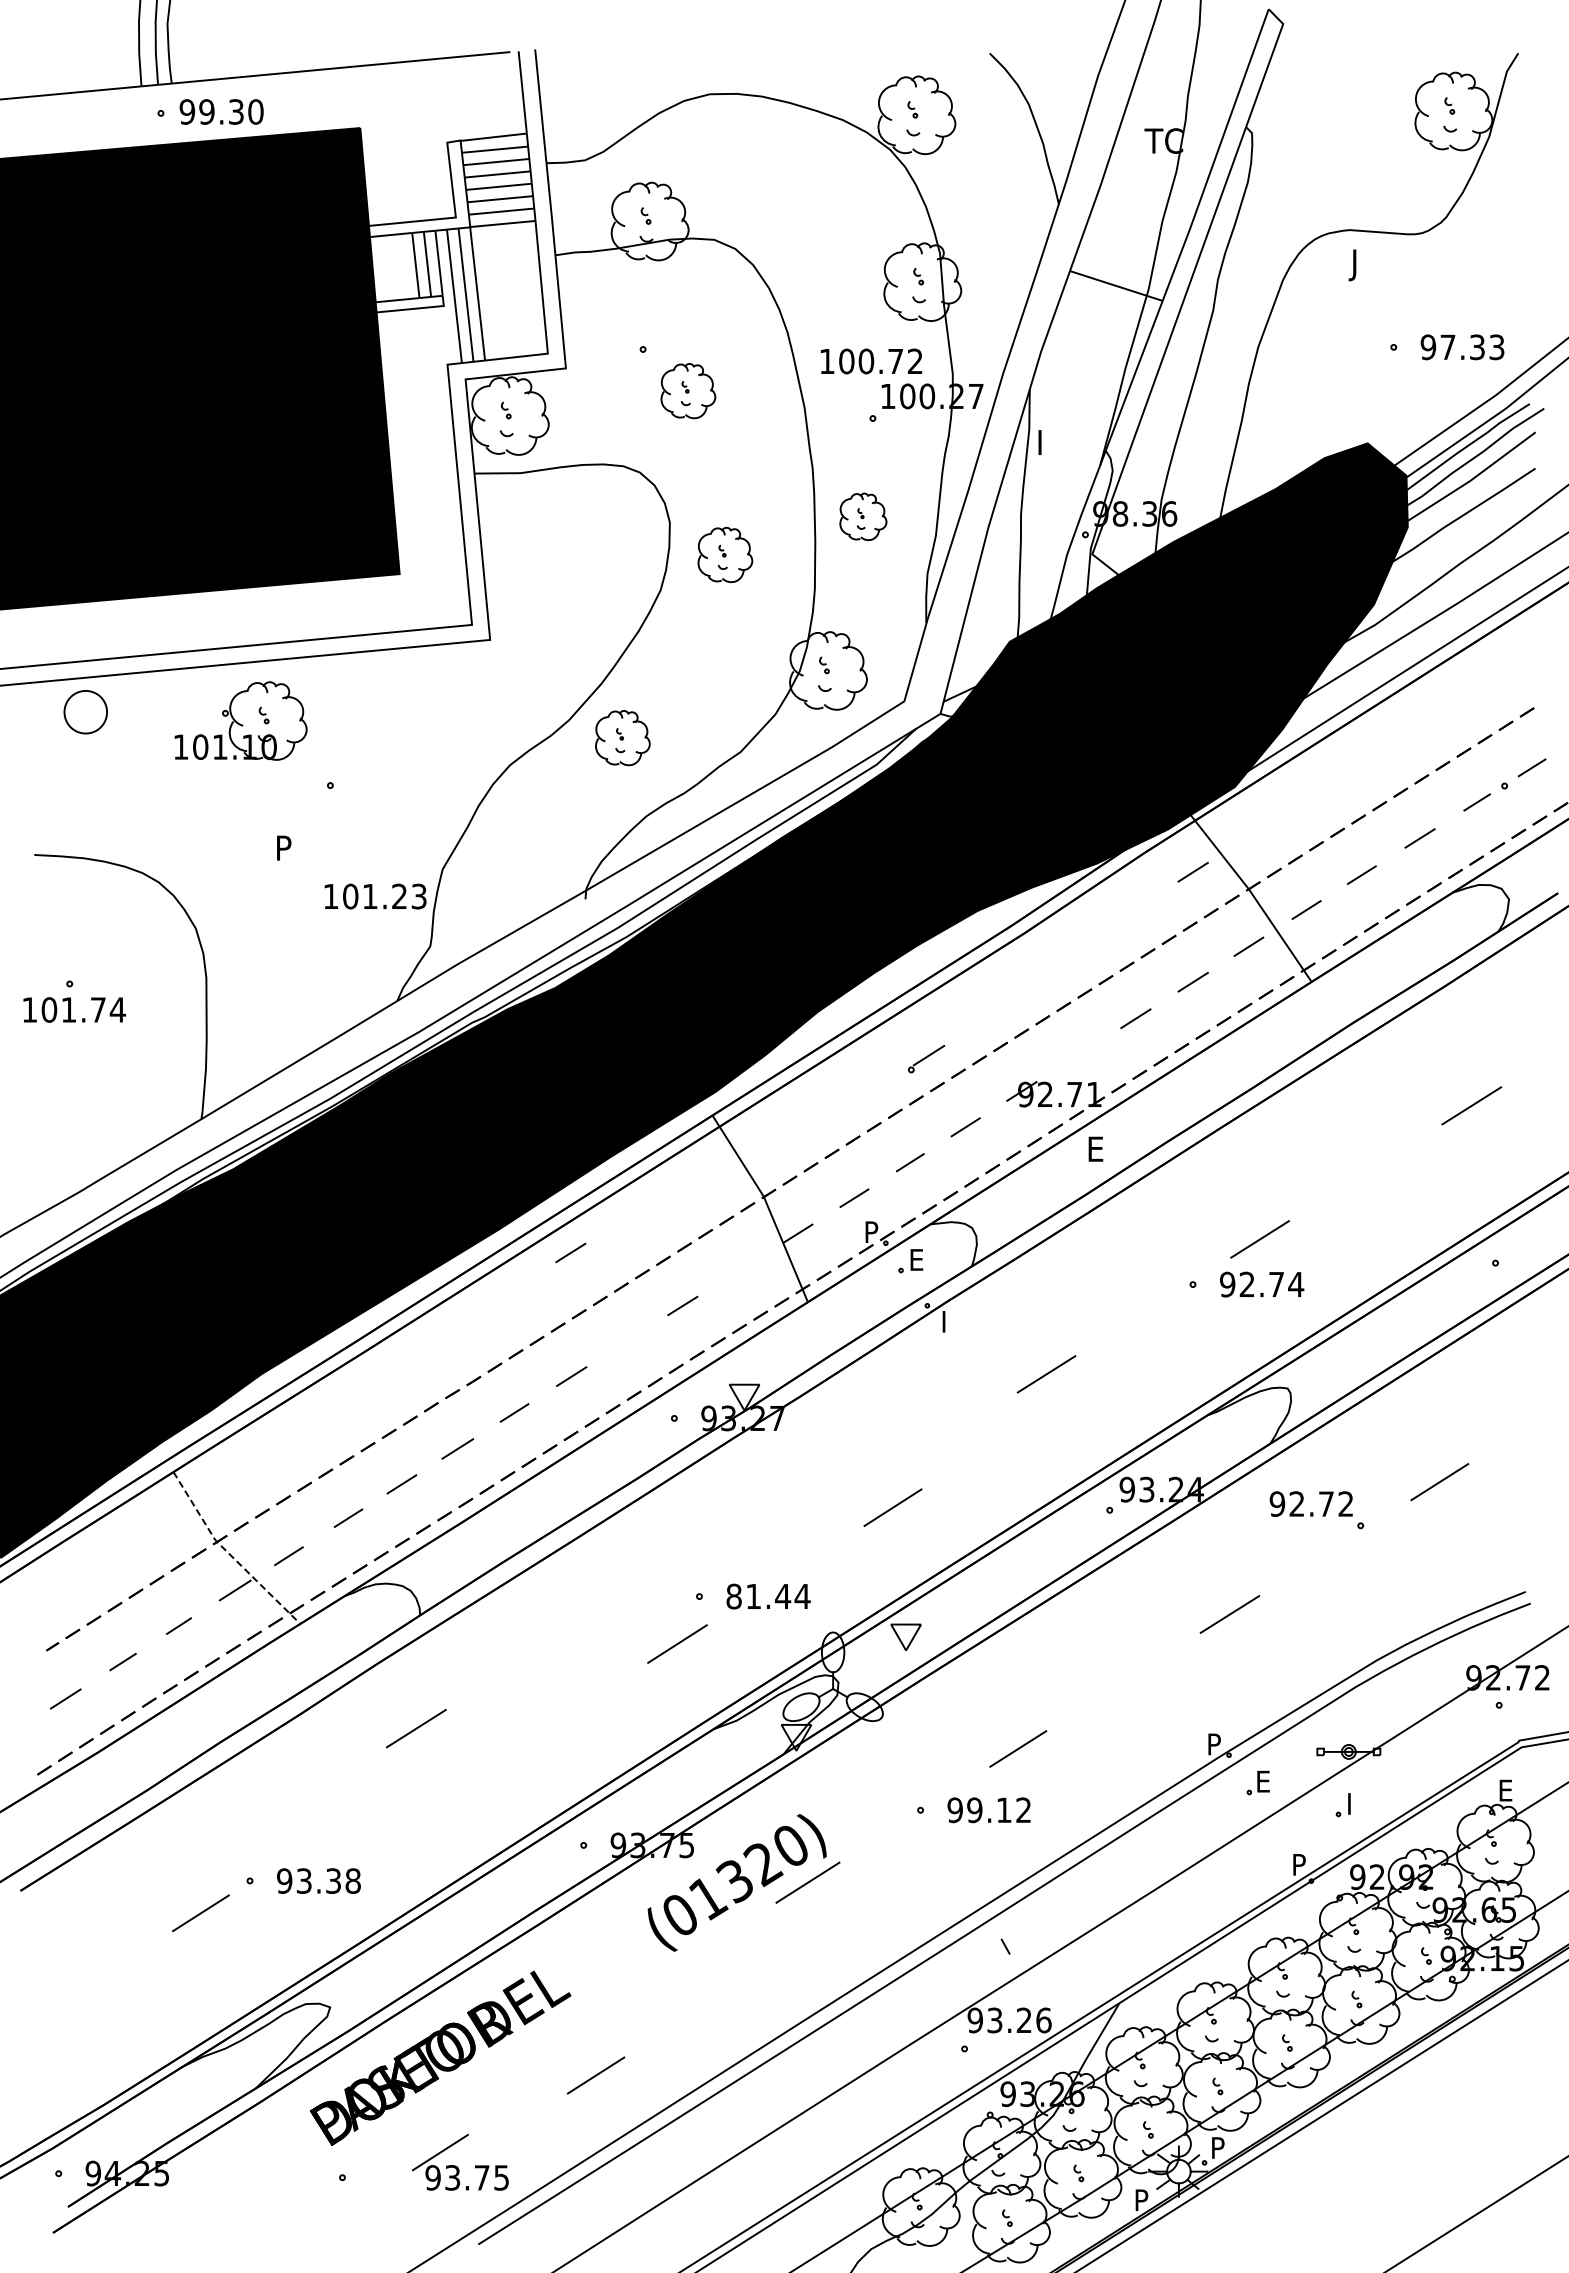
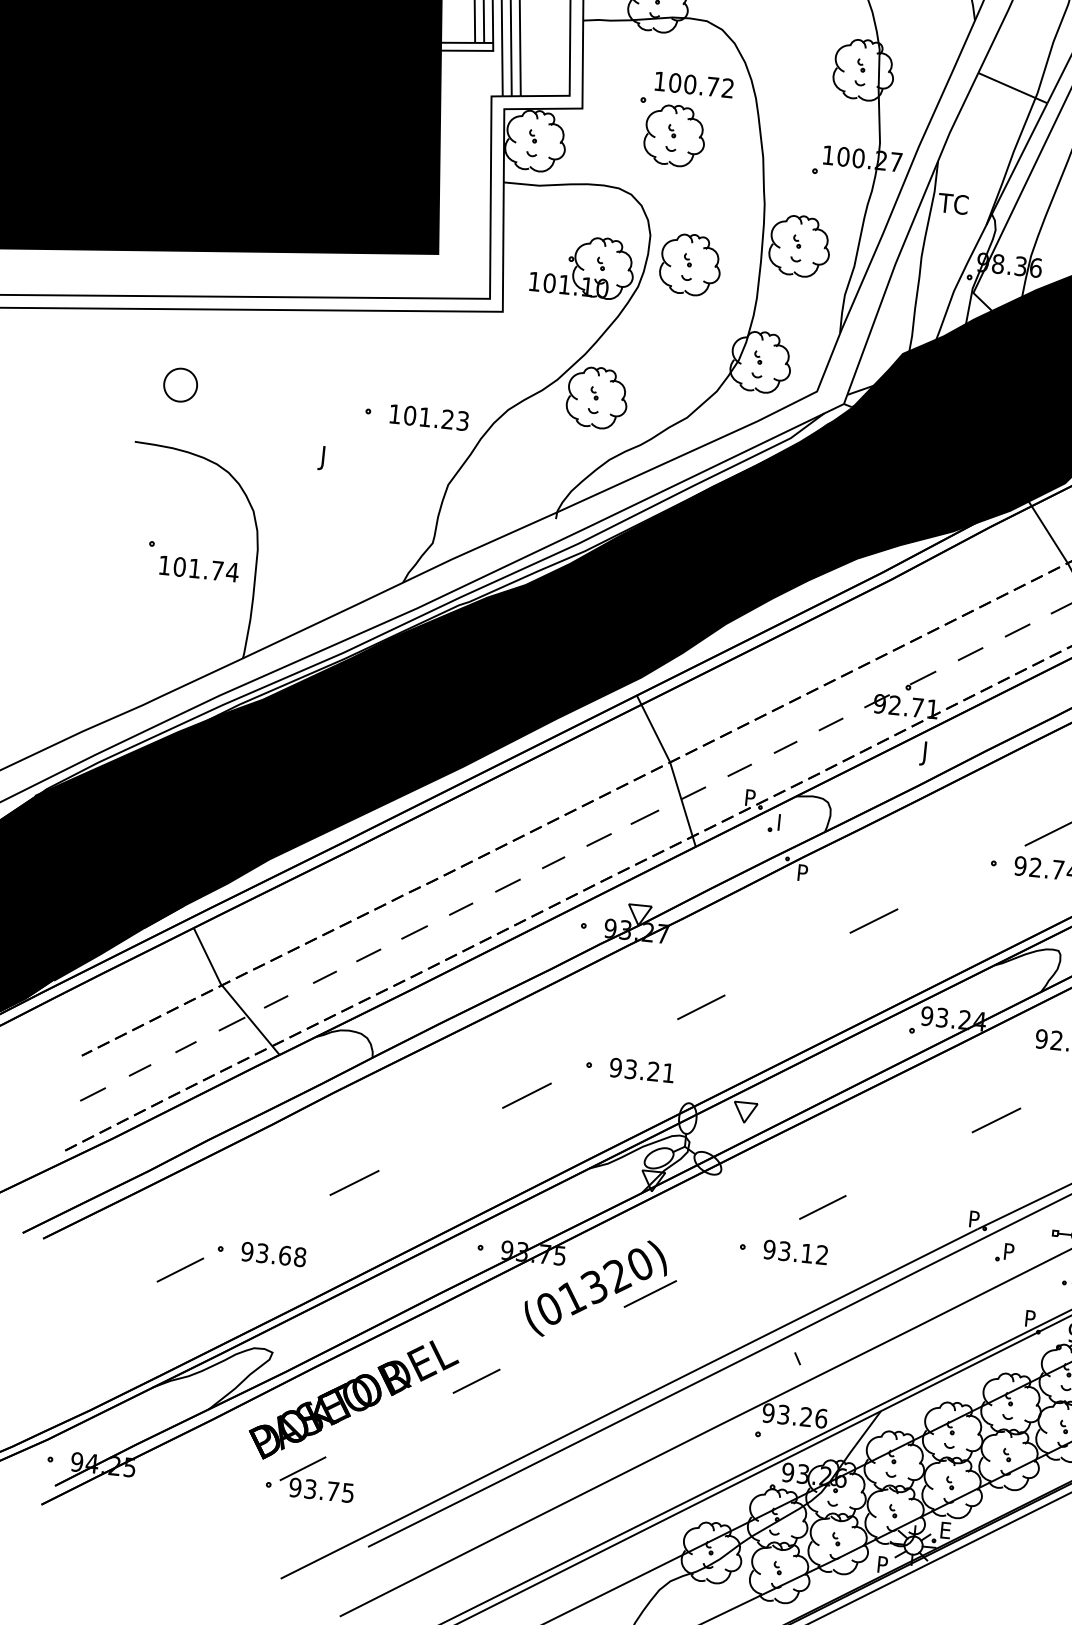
text: (871, 361) -> (694, 84), moved
part: (688, 390) -> (675, 135), size x1.43
text: (1054, 442) -> (953, 203), I -> TC
part: (863, 516) -> (800, 245), size x1.67
part: (725, 554) -> (690, 264), size x1.43
part: (85, 712) -> (180, 385), moved
part: (240, 720) -> (582, 265), moved
part: (622, 737) -> (597, 397), size x1.43
text: (281, 851) -> (325, 458), P -> J
line: (1192, 872) -> (1025, 545), removed
text: (375, 896) -> (429, 417), moved
text: (74, 1009) -> (199, 568), moved
part: (926, 1058) -> (920, 680), moved
text: (1093, 1152) -> (927, 753), E -> J
line: (570, 1252) -> (516, 789), removed
text: (918, 1259) -> (784, 822), E -> I
line: (738, 1270) -> (644, 816), added
text: (950, 1317) -> (804, 869), I -> P
line: (627, 1340) -> (553, 862), added
line: (892, 1507) -> (700, 1007), moved
line: (228, 1553) -> (229, 995), dashed -> solid
text: (768, 1596) -> (642, 1070), 81.44 -> 93.21
line: (677, 1643) -> (527, 1095), moved
line: (415, 1728) -> (353, 1182), moved
text: (1264, 1781) -> (1010, 1251), E -> P
text: (974, 1809) -> (784, 1250), 99.12 -> 93.12
text: (333, 1880) -> (285, 1255), 93.38 -> 93.68
line: (595, 2075) -> (476, 1381), moved
text: (1219, 2147) -> (946, 1530), P -> E
part: (460, 2162) -> (317, 1477), moved

